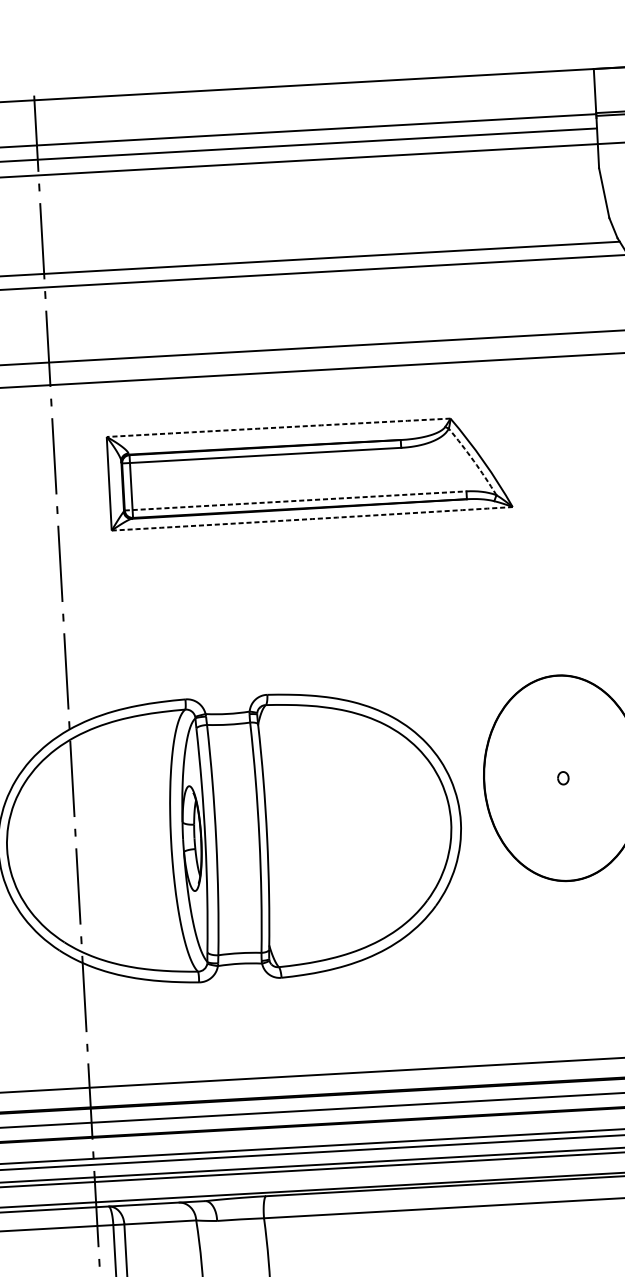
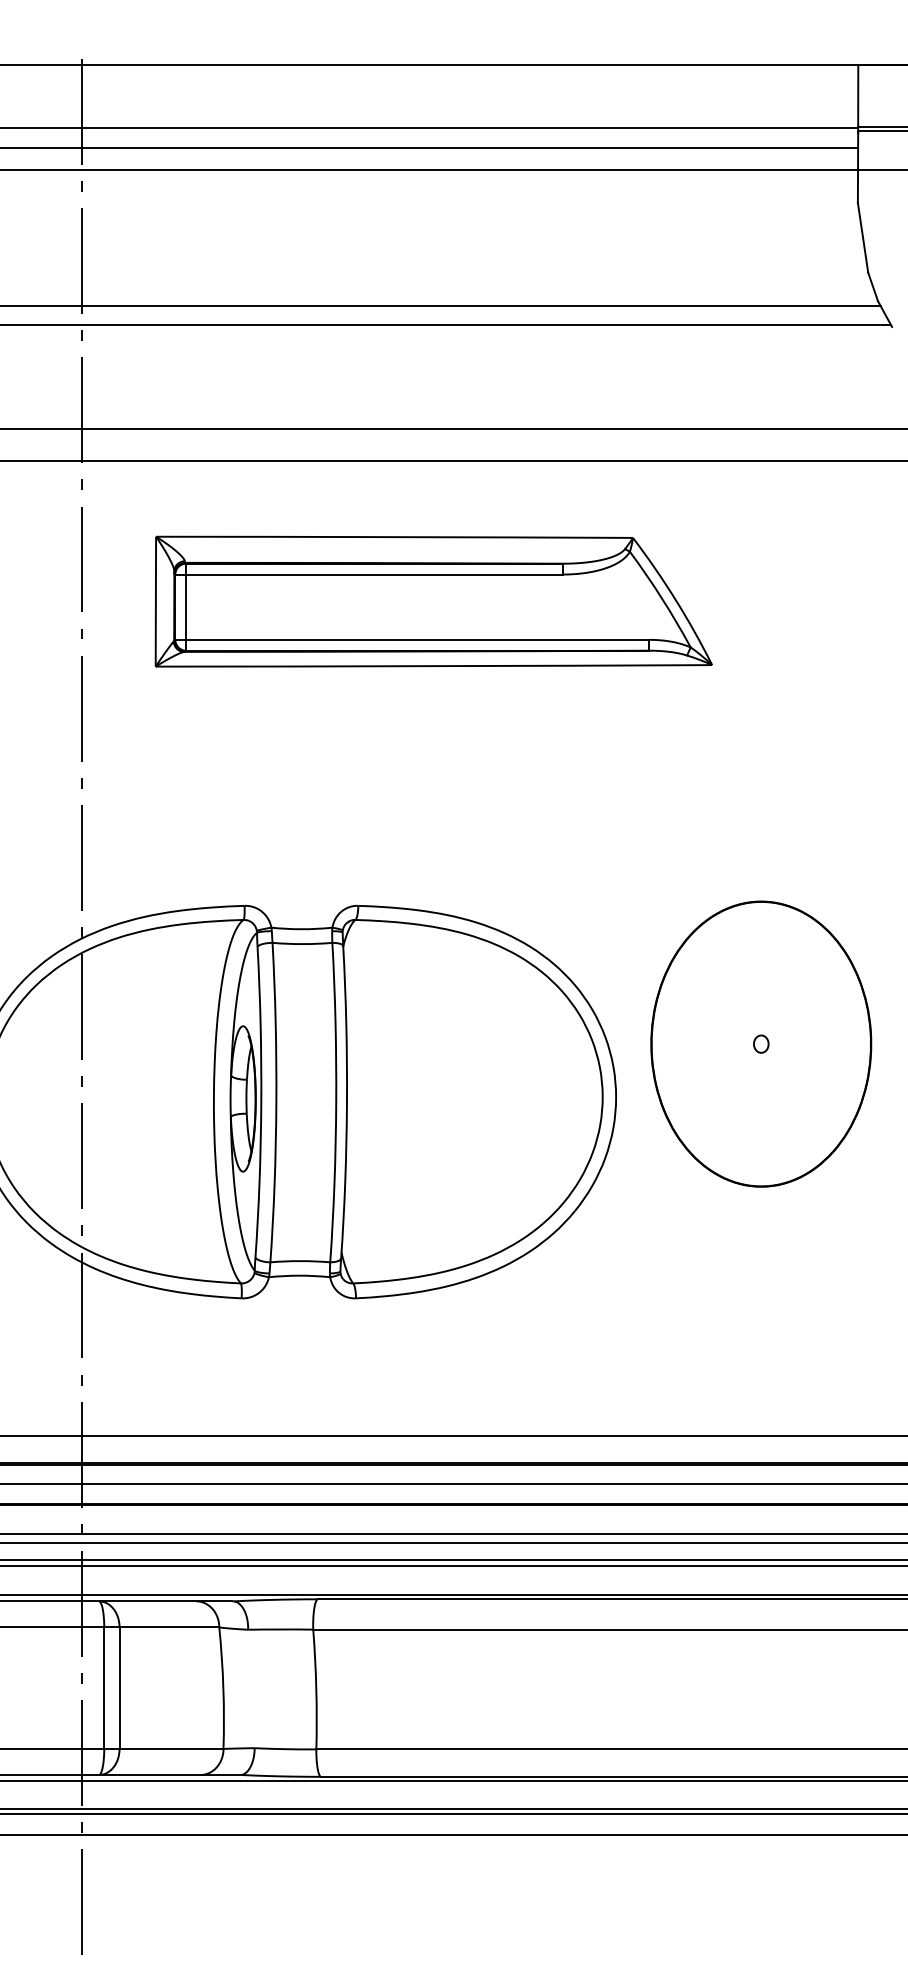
arc: (278, 427) -> (394, 537), dashed -> solid
arc: (474, 461) -> (662, 598), dashed -> solid
line: (295, 500) -> (412, 639), dashed -> solid
arc: (311, 519) -> (433, 666), dashed -> solid

